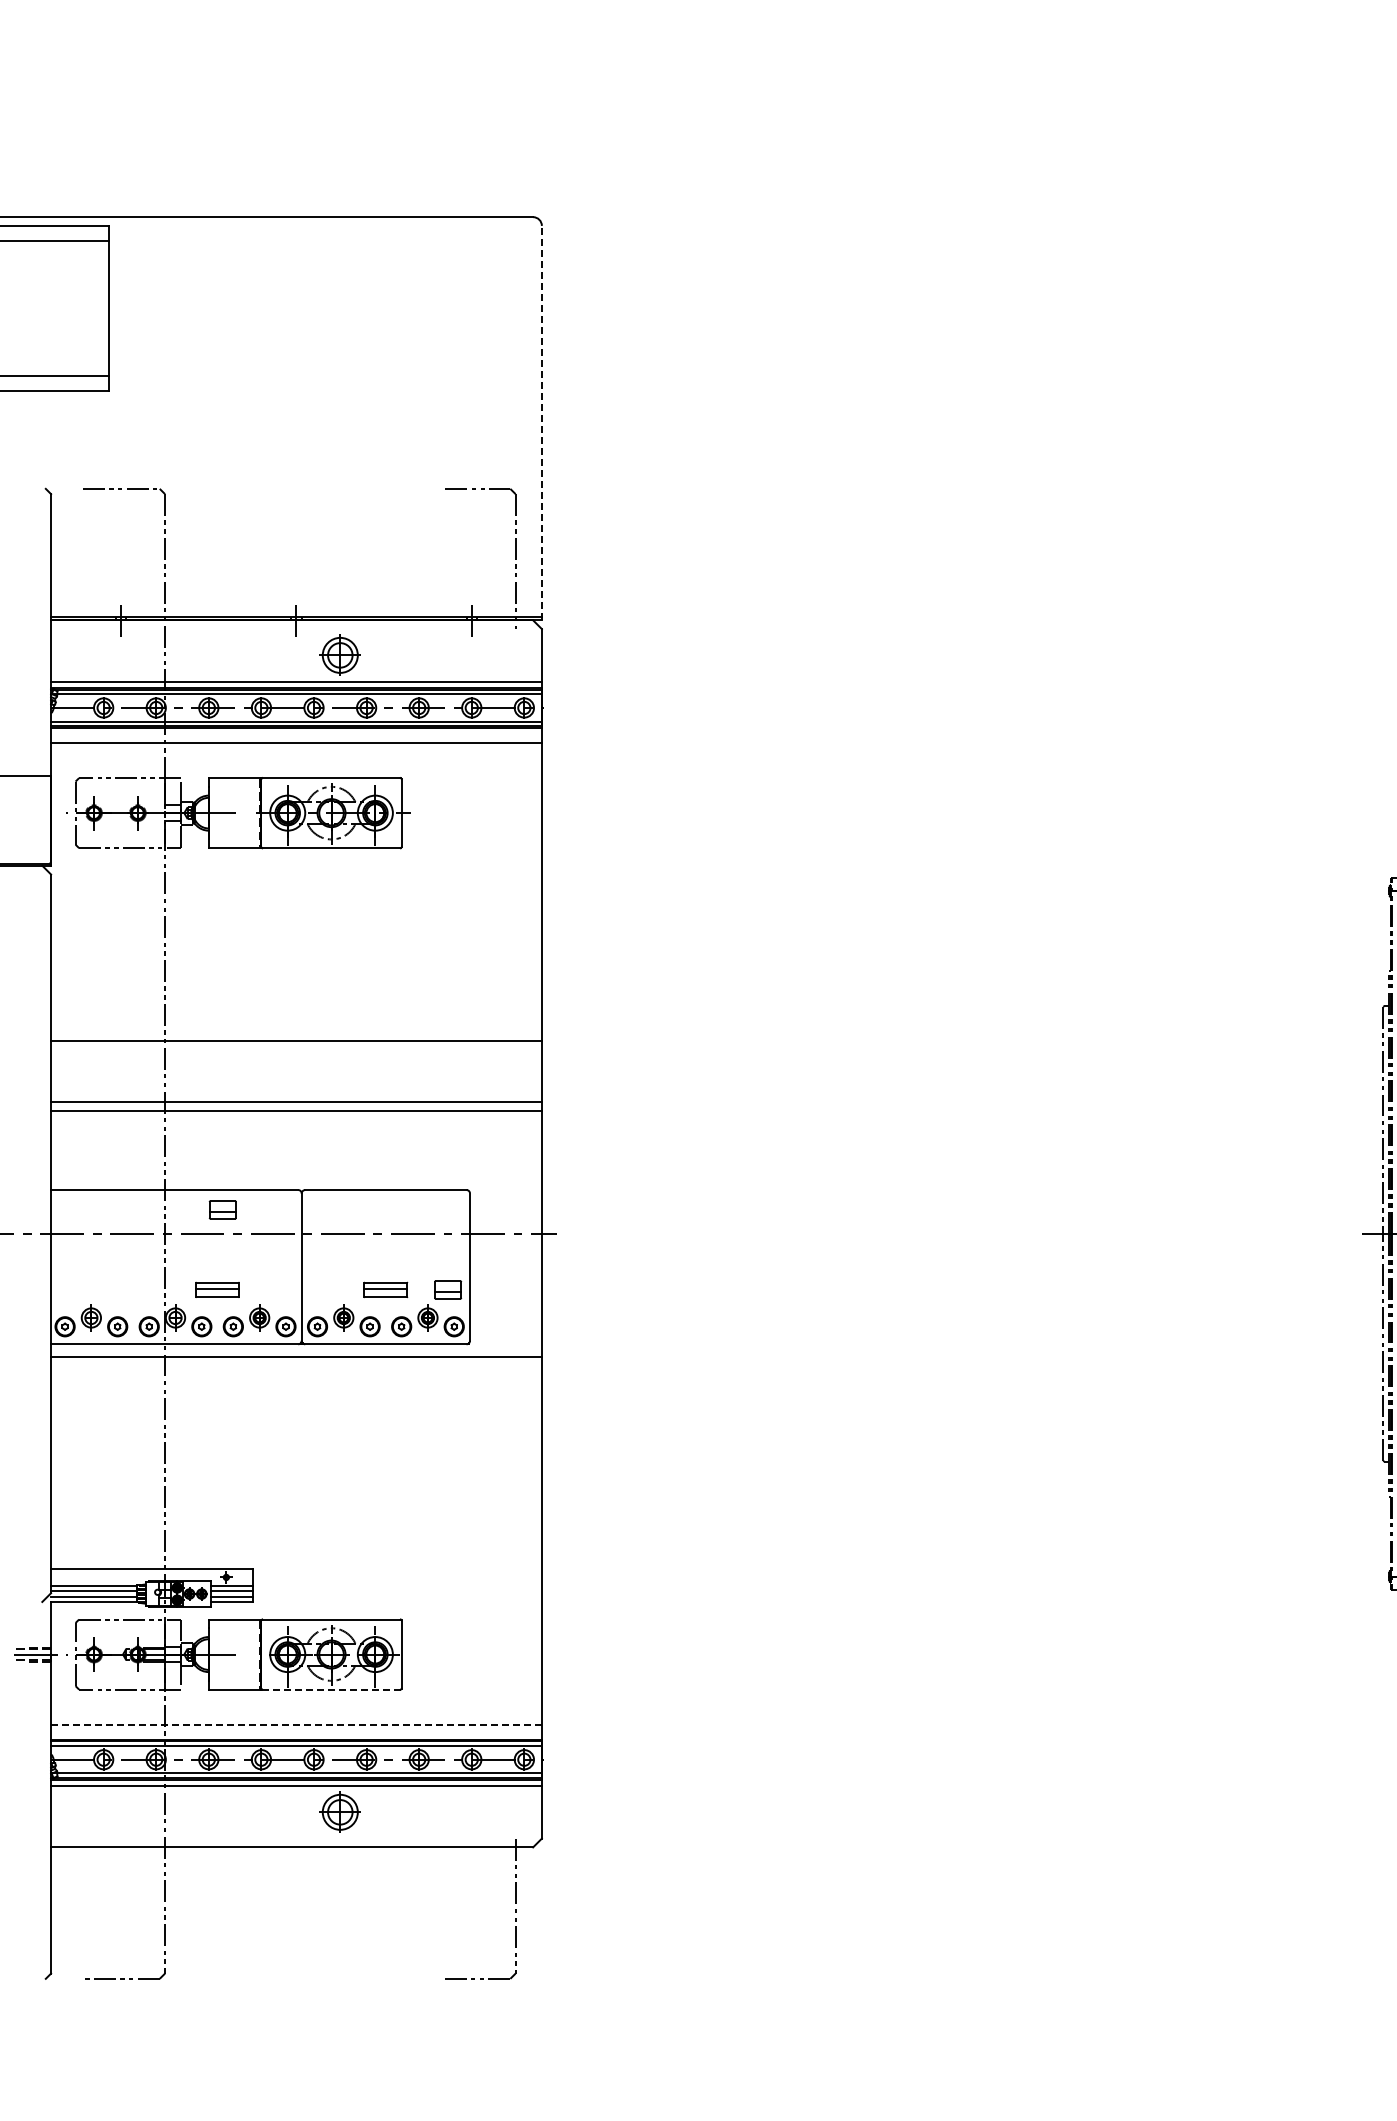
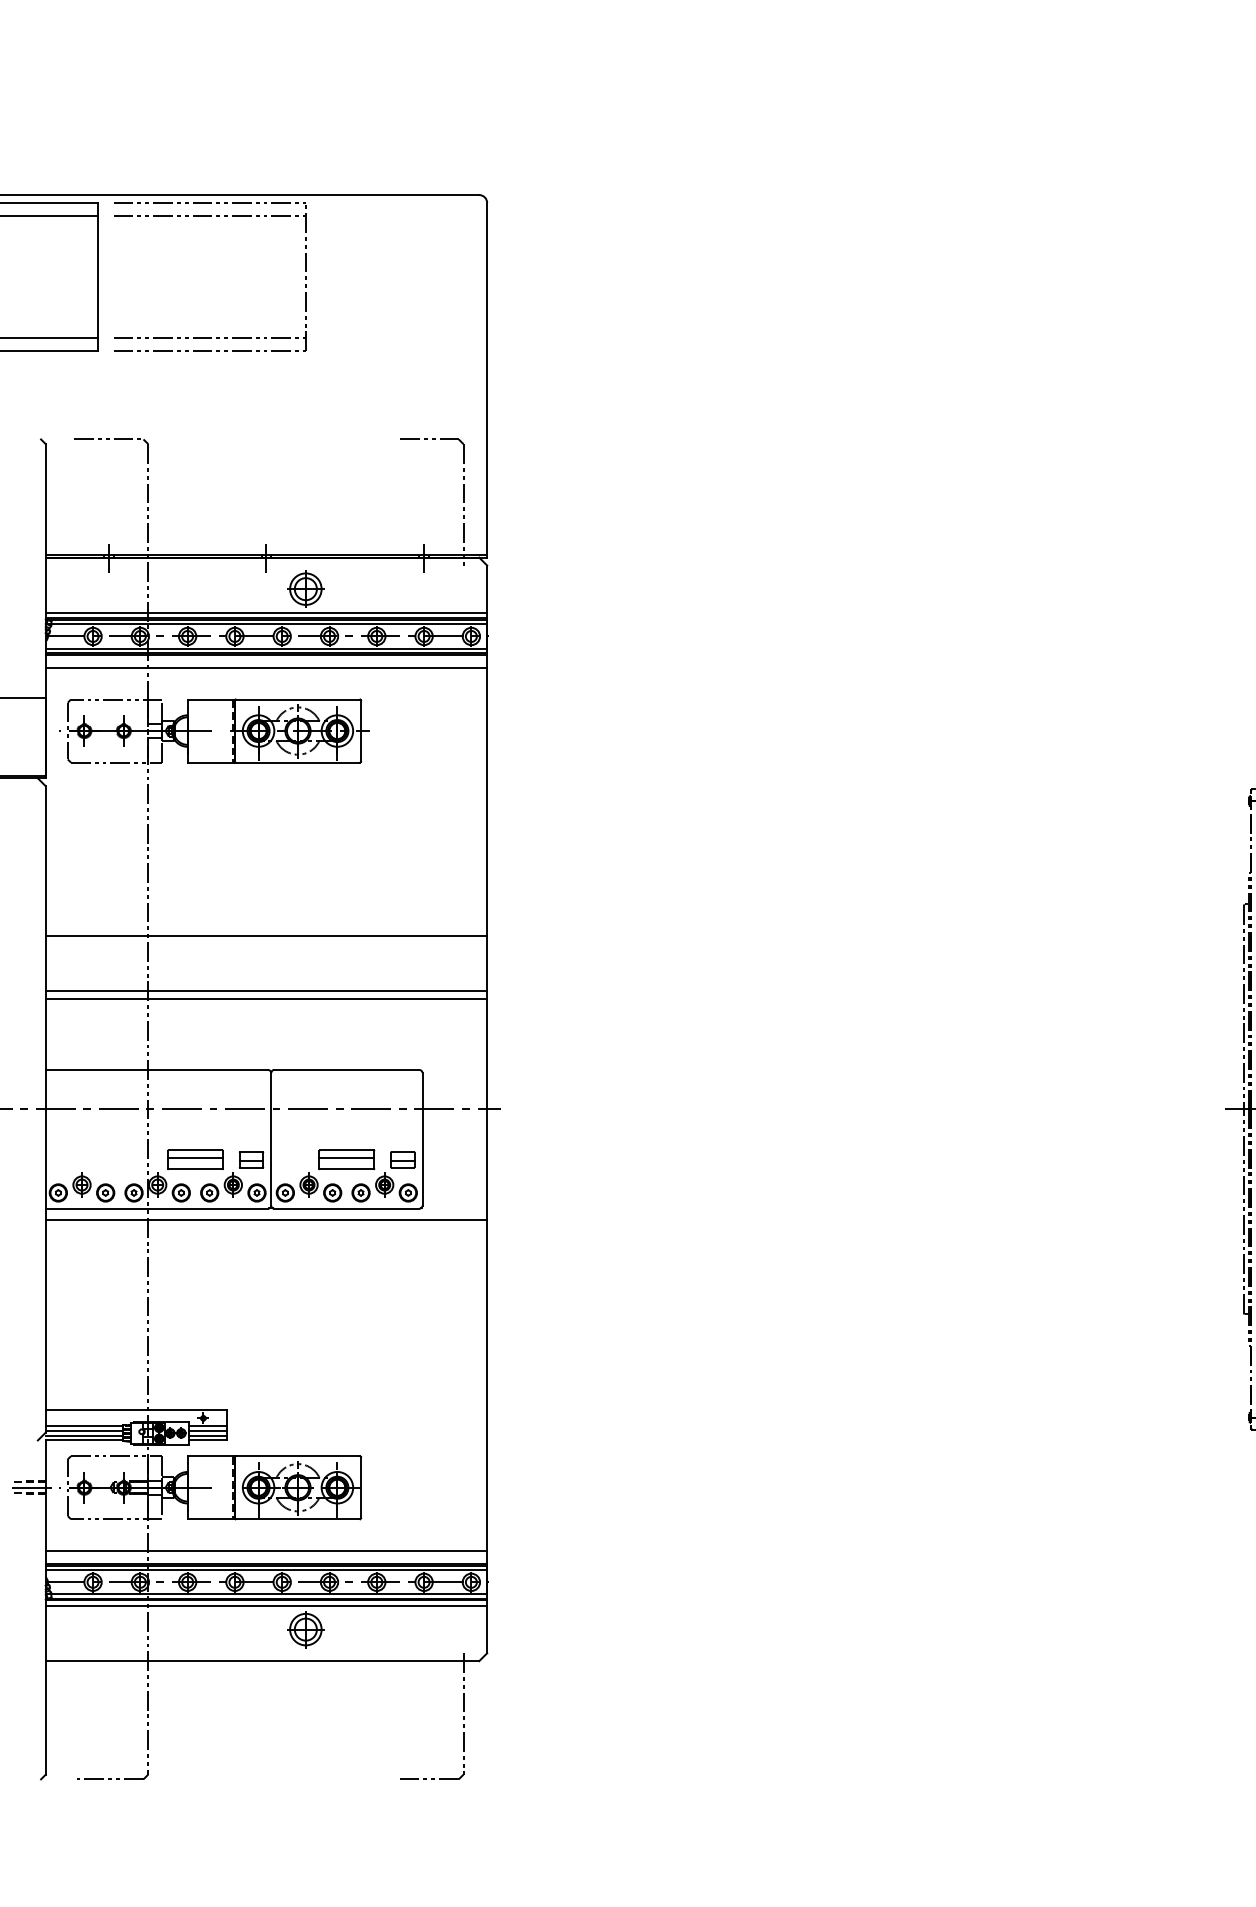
part: (234, 241) -> (210, 216), added
line: (541, 422) -> (486, 379), dashed -> solid
part: (222, 1209) -> (251, 1159), moved
part: (217, 1289) -> (195, 1159), size x1.43
part: (385, 1289) -> (346, 1159), size x1.43
line: (331, 1689) -> (297, 1519), dashed -> solid
line: (295, 1724) -> (265, 1550), dashed -> solid

